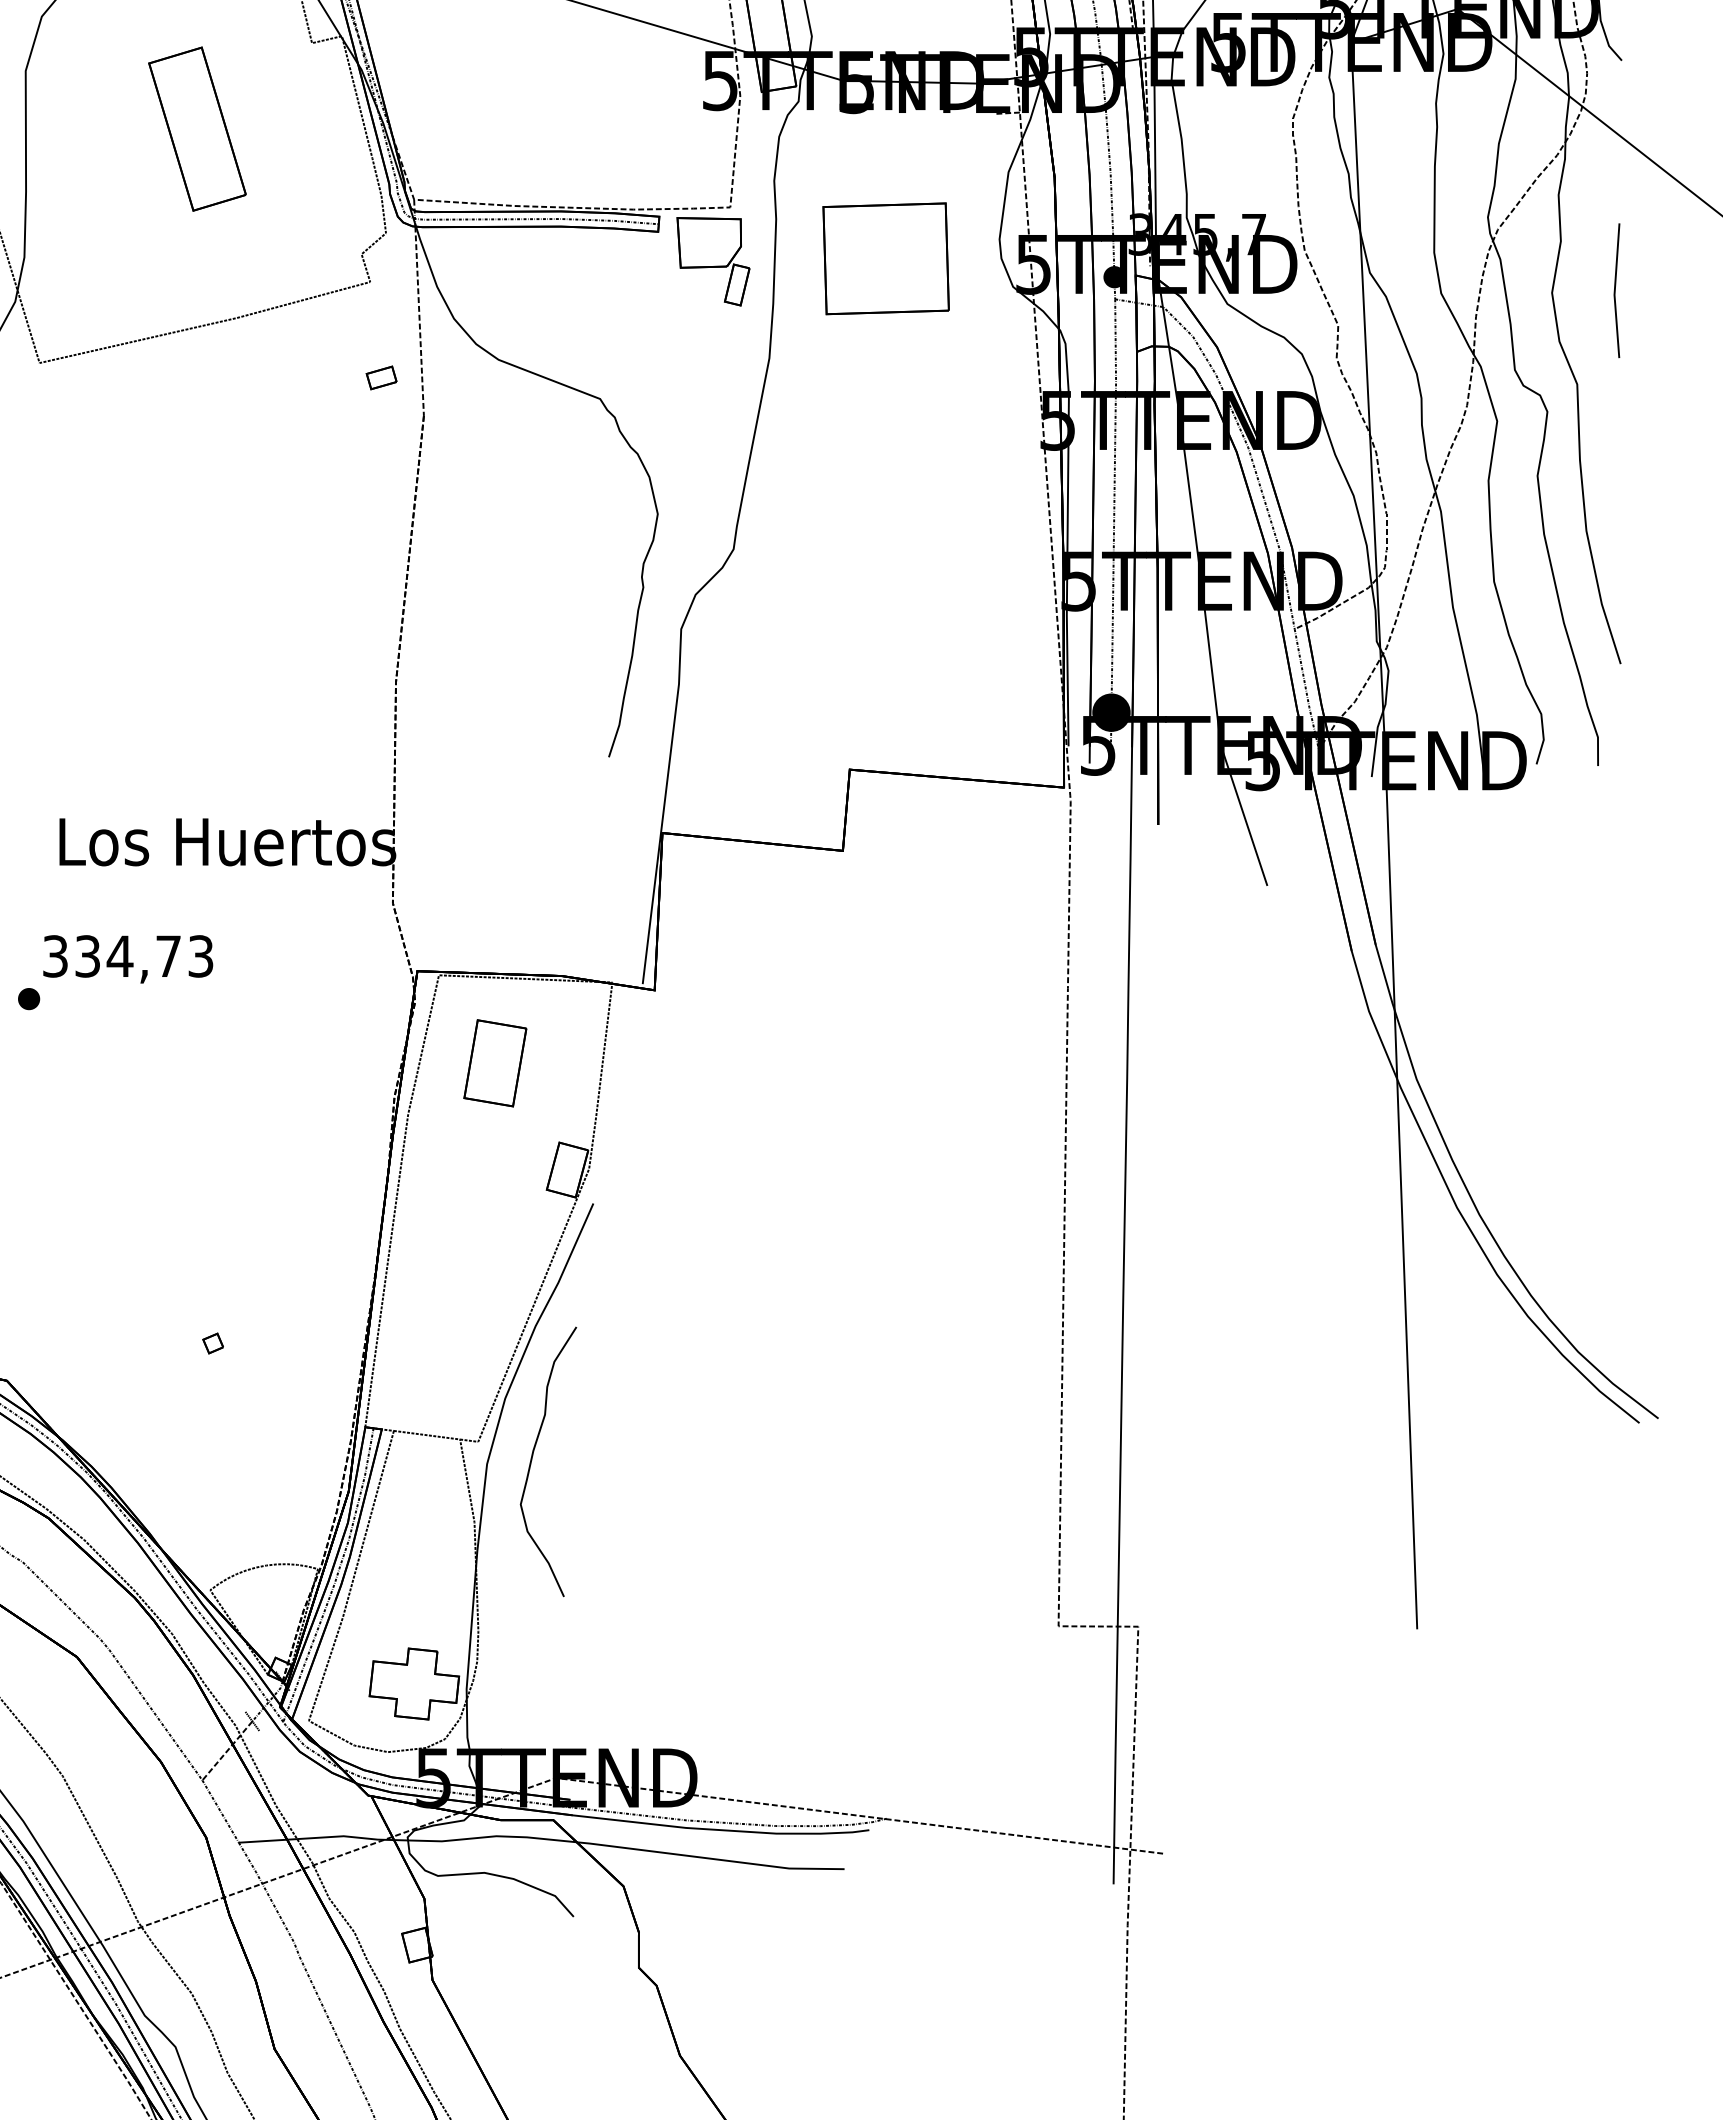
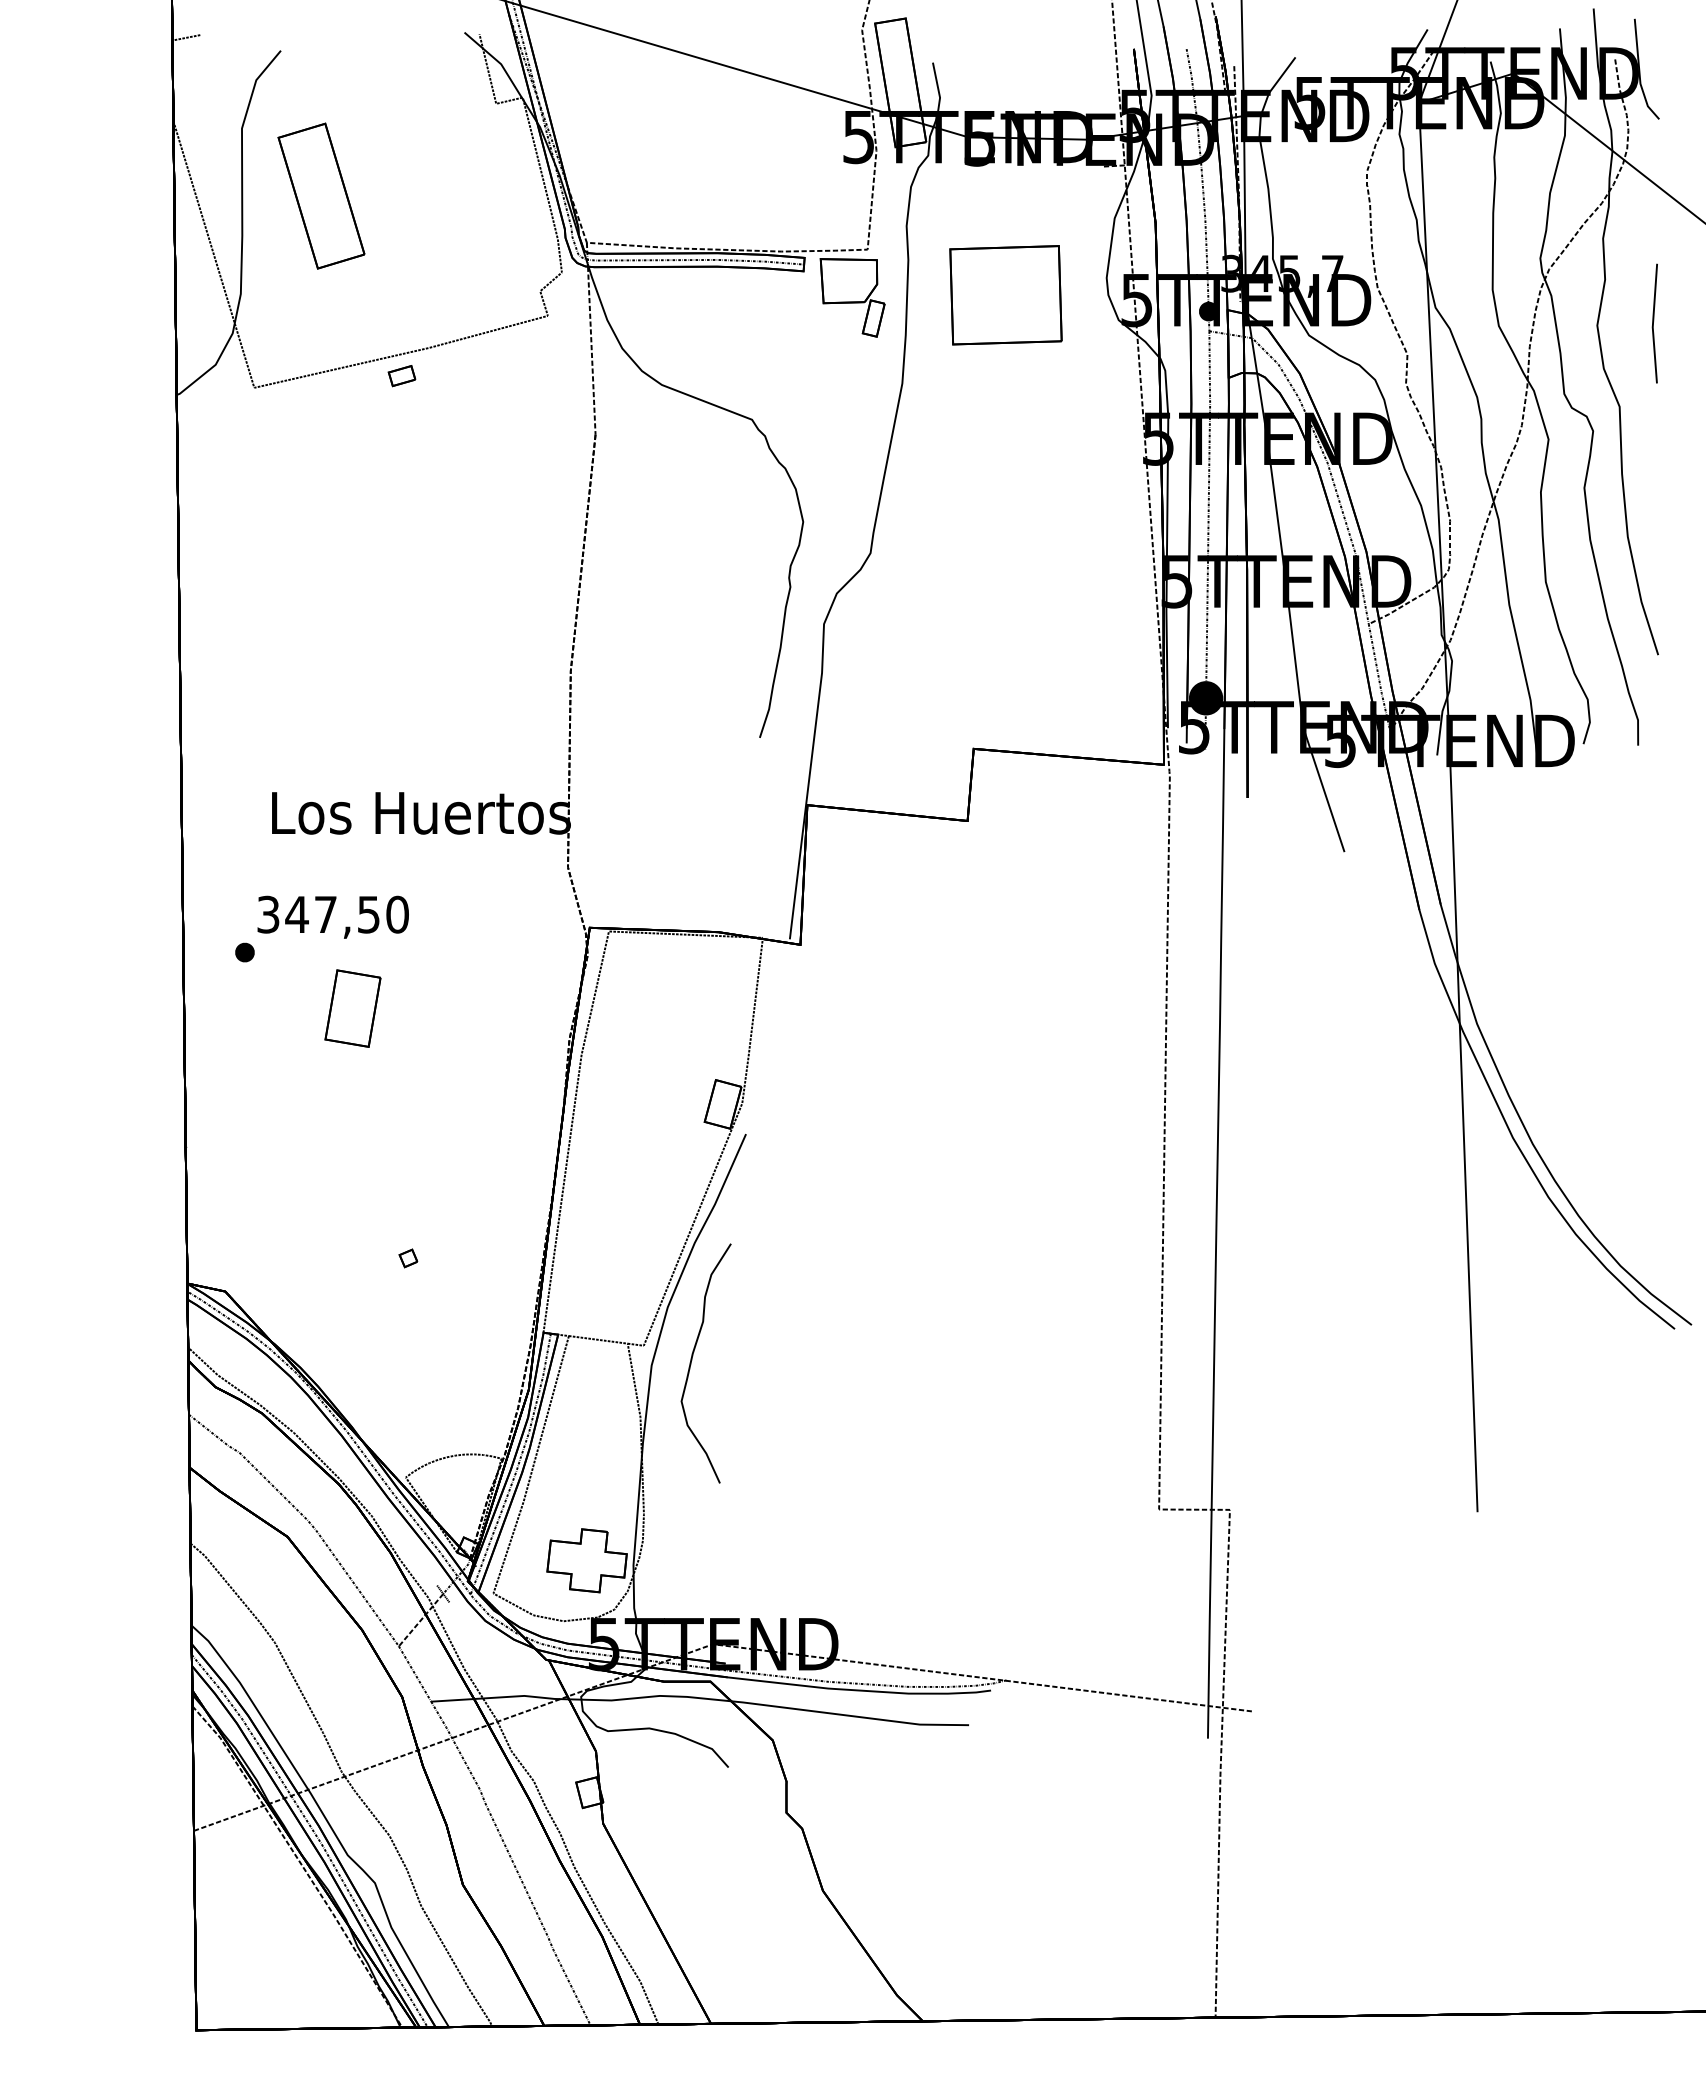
part: (197, 128) -> (321, 195), moved
part: (381, 378) -> (401, 376), moved
text: (143, 956) -> (346, 914), 334,73 -> 347,50
part: (494, 1063) -> (352, 1008), moved

